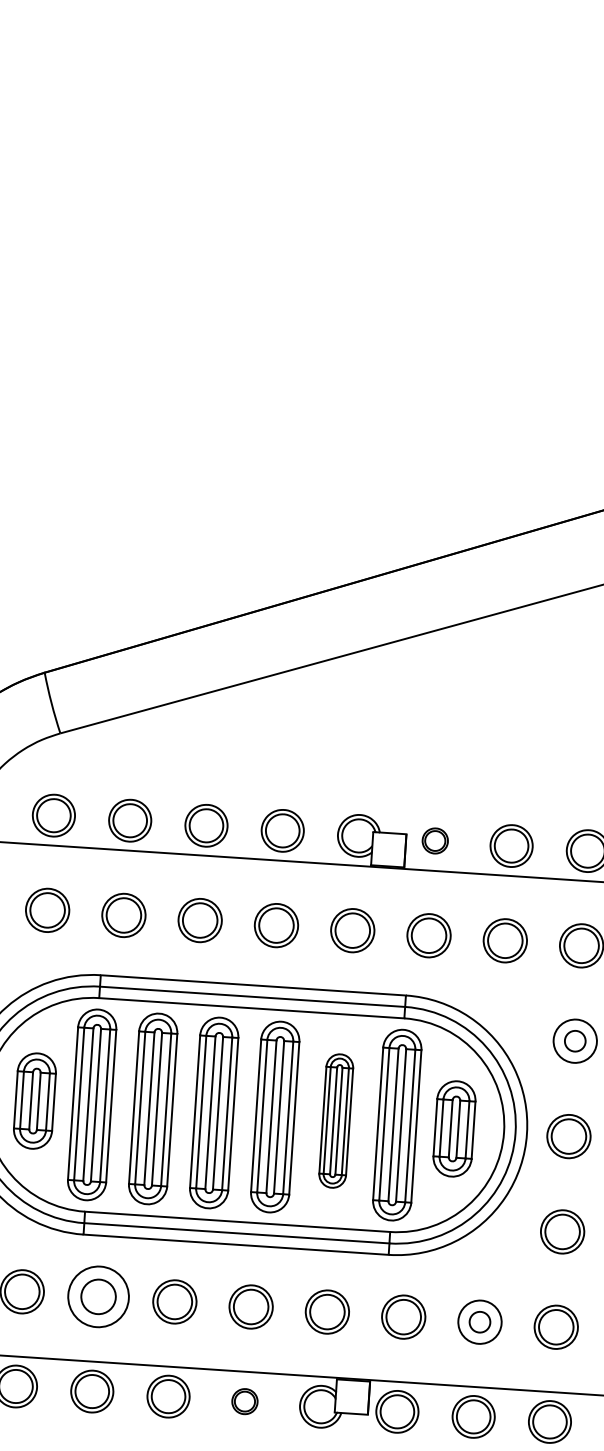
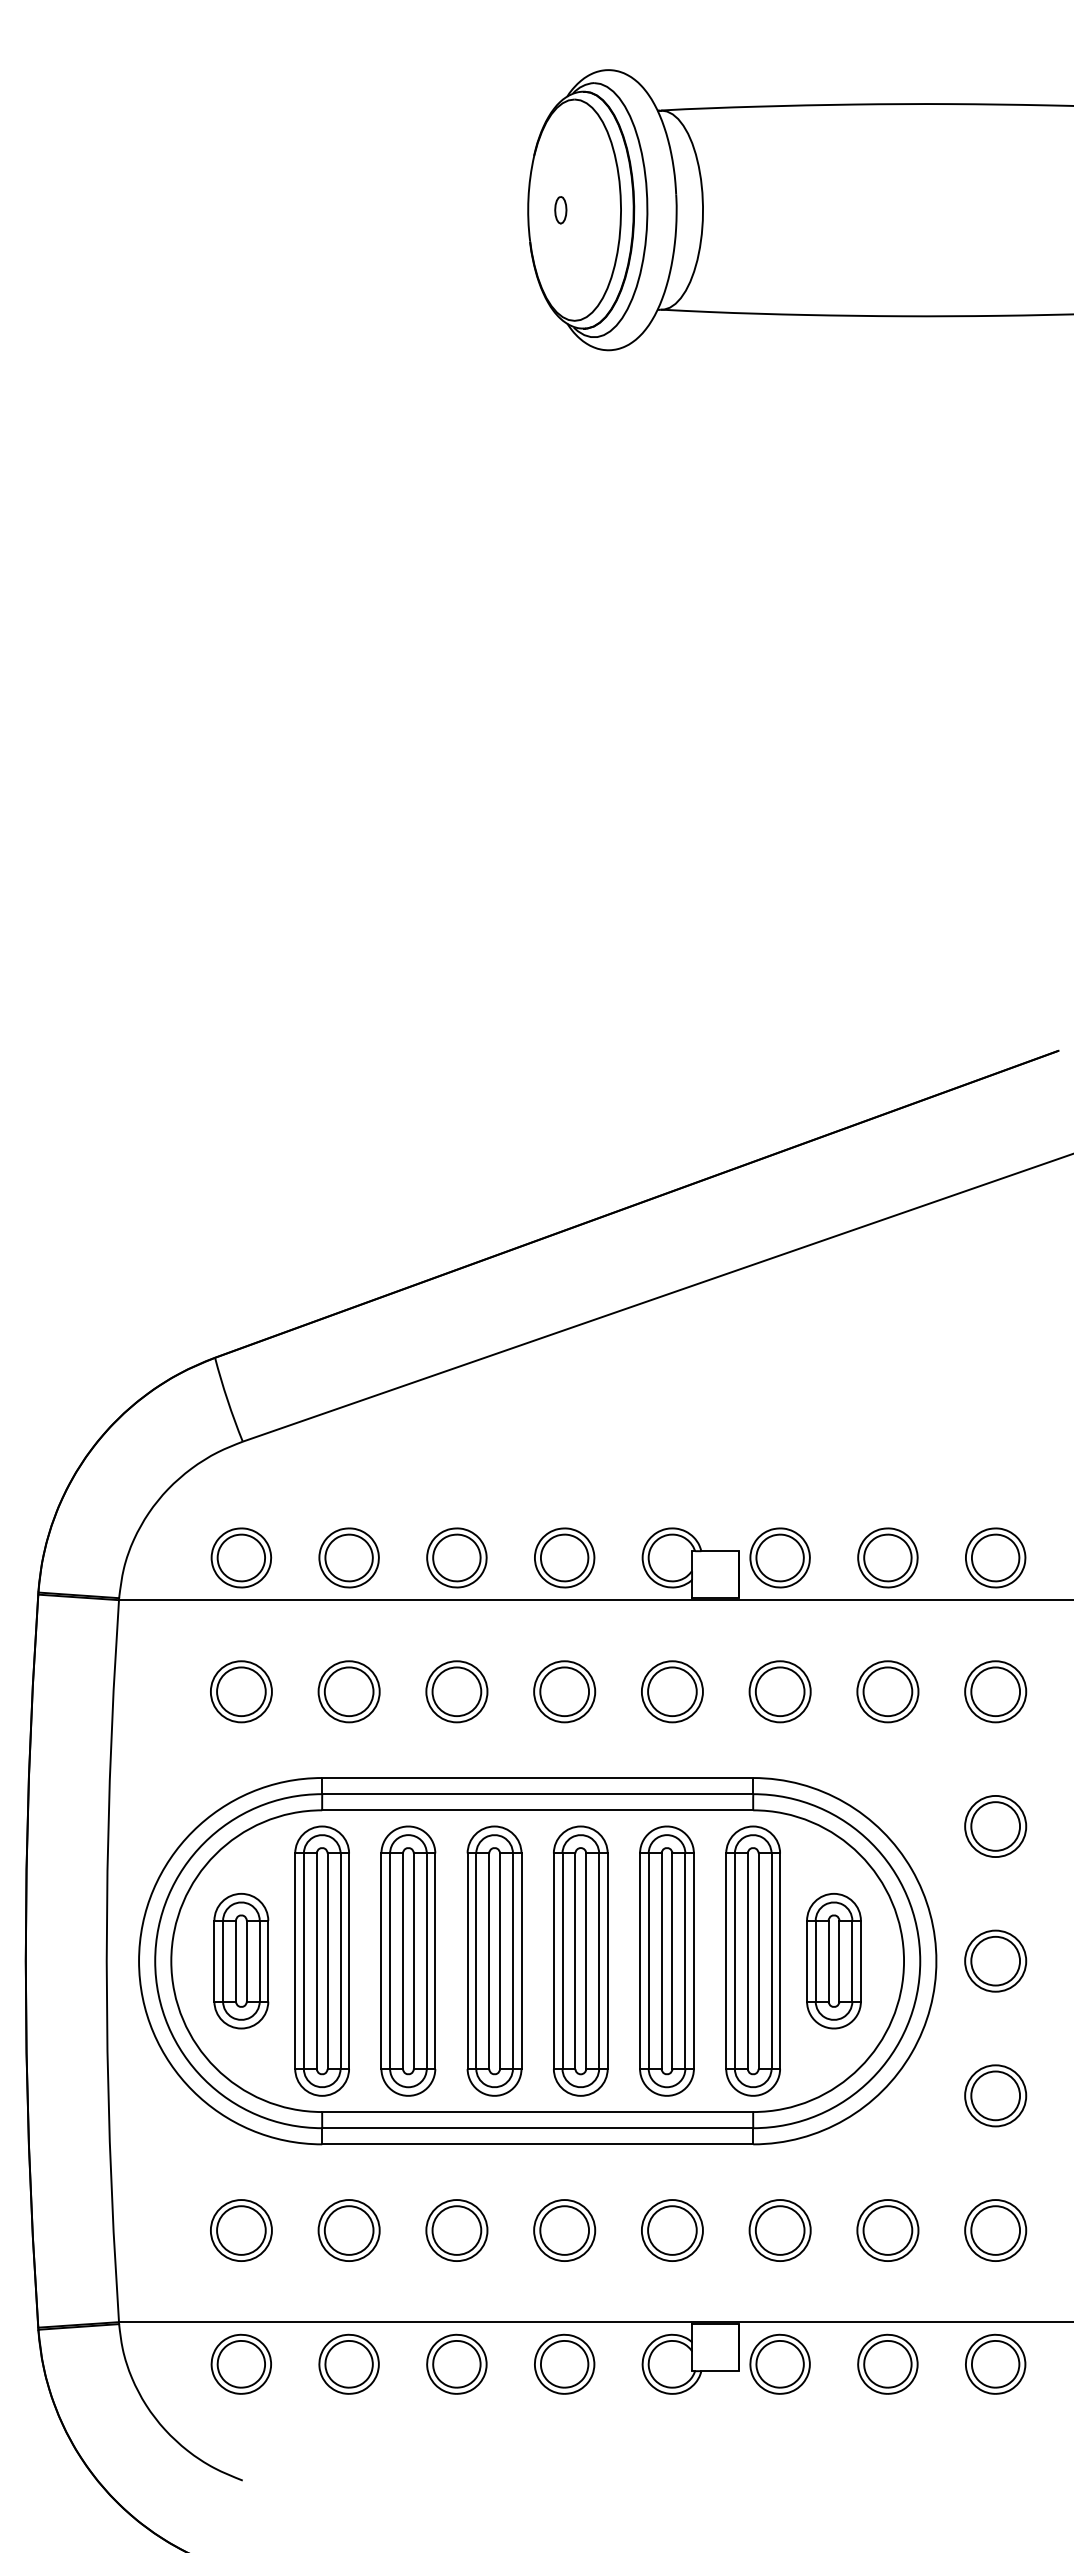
part: (434, 840) -> (779, 1557), size x1.67
circle: (575, 1041) -> (995, 1826), size x1.67
part: (335, 1120) -> (666, 1960), size x1.43
circle: (98, 1296) -> (348, 2230), size x0.71
circle: (479, 1322) -> (887, 2230), size x1.67
part: (244, 1401) -> (564, 2363), size x1.67

